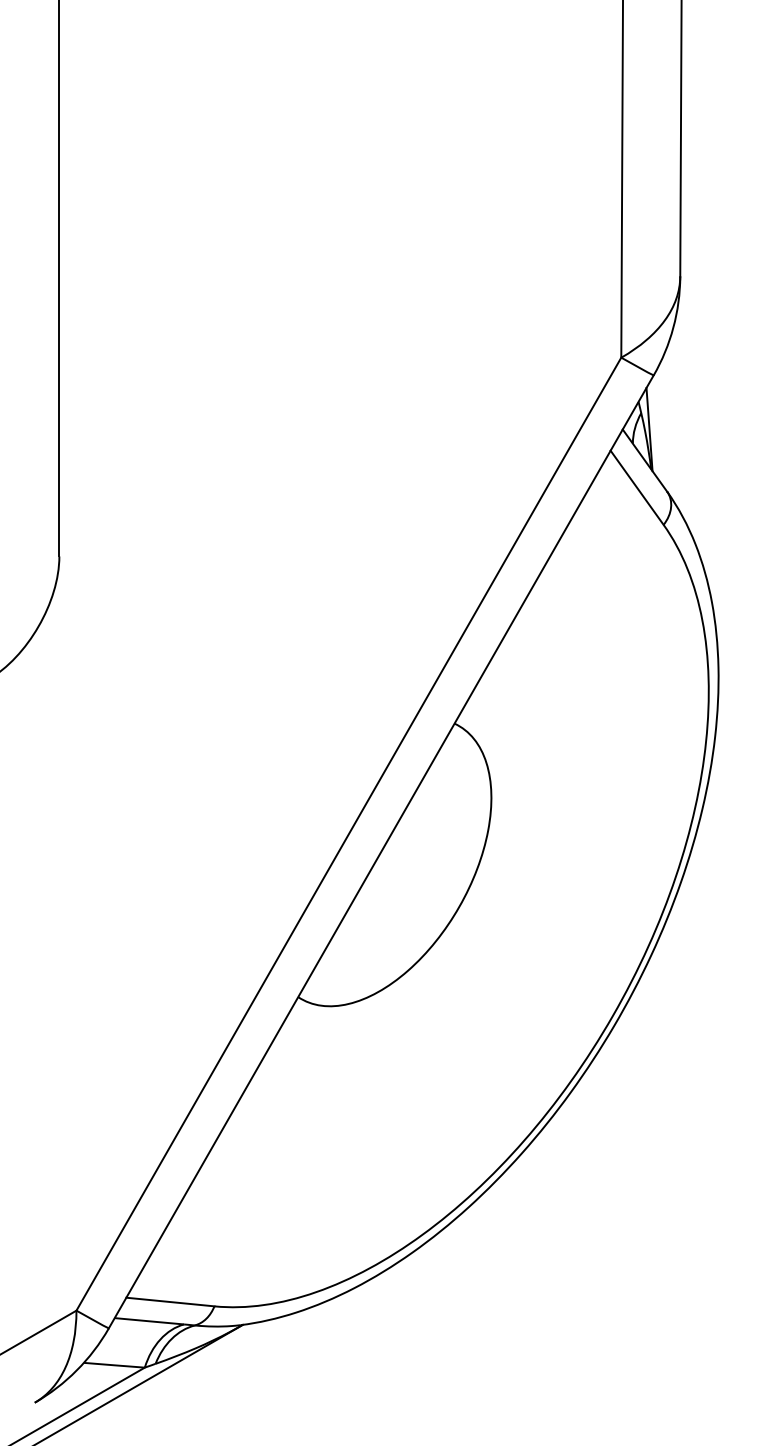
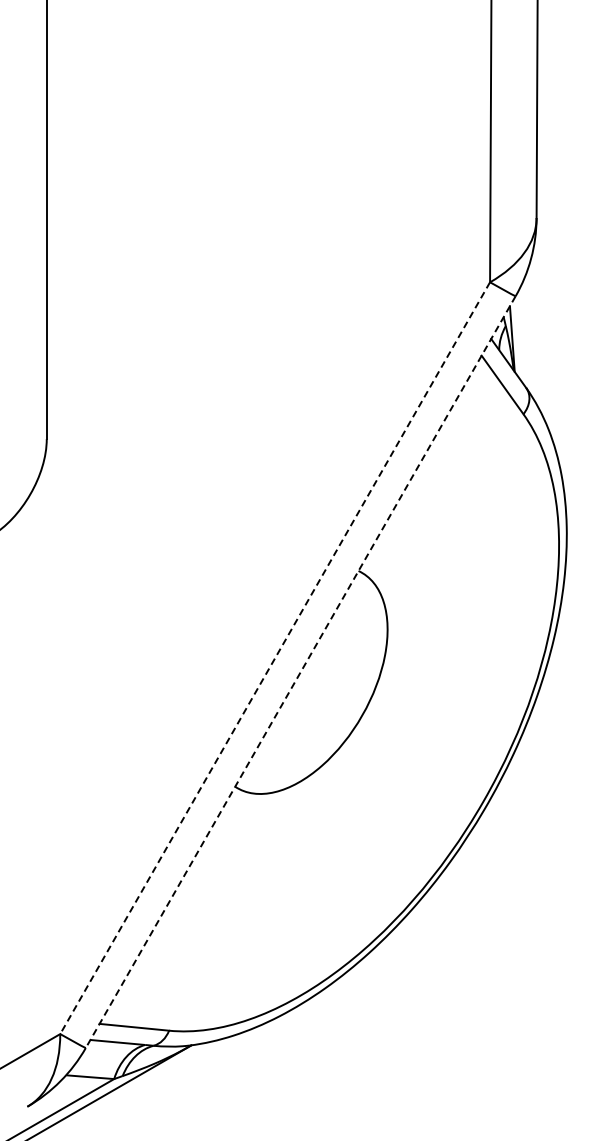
line: (348, 834) -> (274, 658), solid -> dashed
line: (381, 852) -> (300, 672), solid -> dashed

